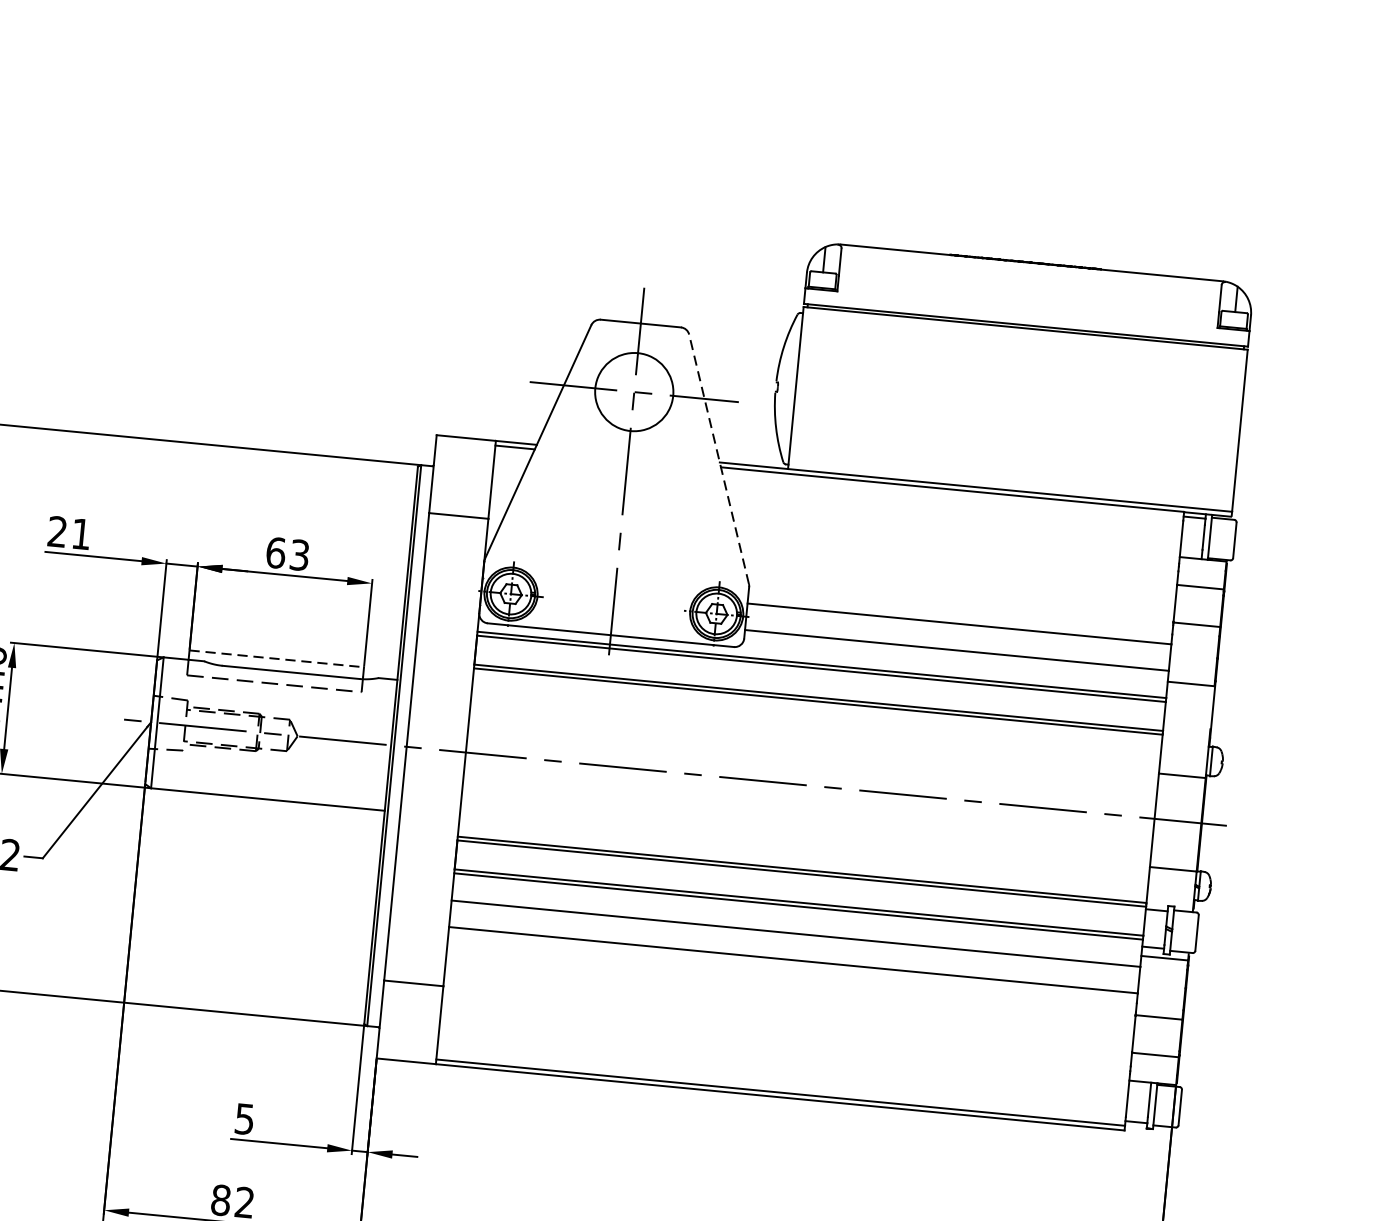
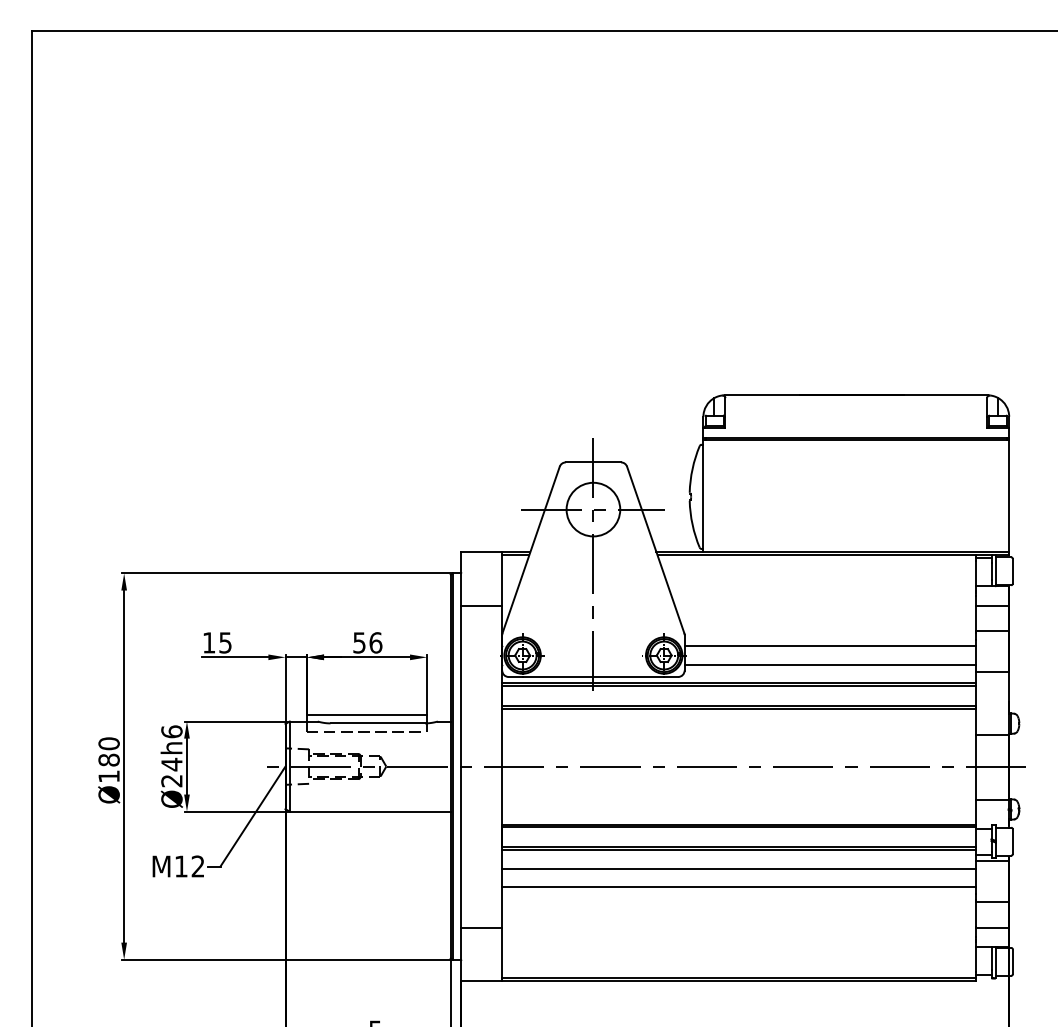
line: (718, 458) -> (655, 549), dashed -> solid
text: (69, 532) -> (217, 642), 21 -> 15
text: (287, 553) -> (367, 642), 63 -> 56
line: (277, 659) -> (367, 715), dashed -> solid

